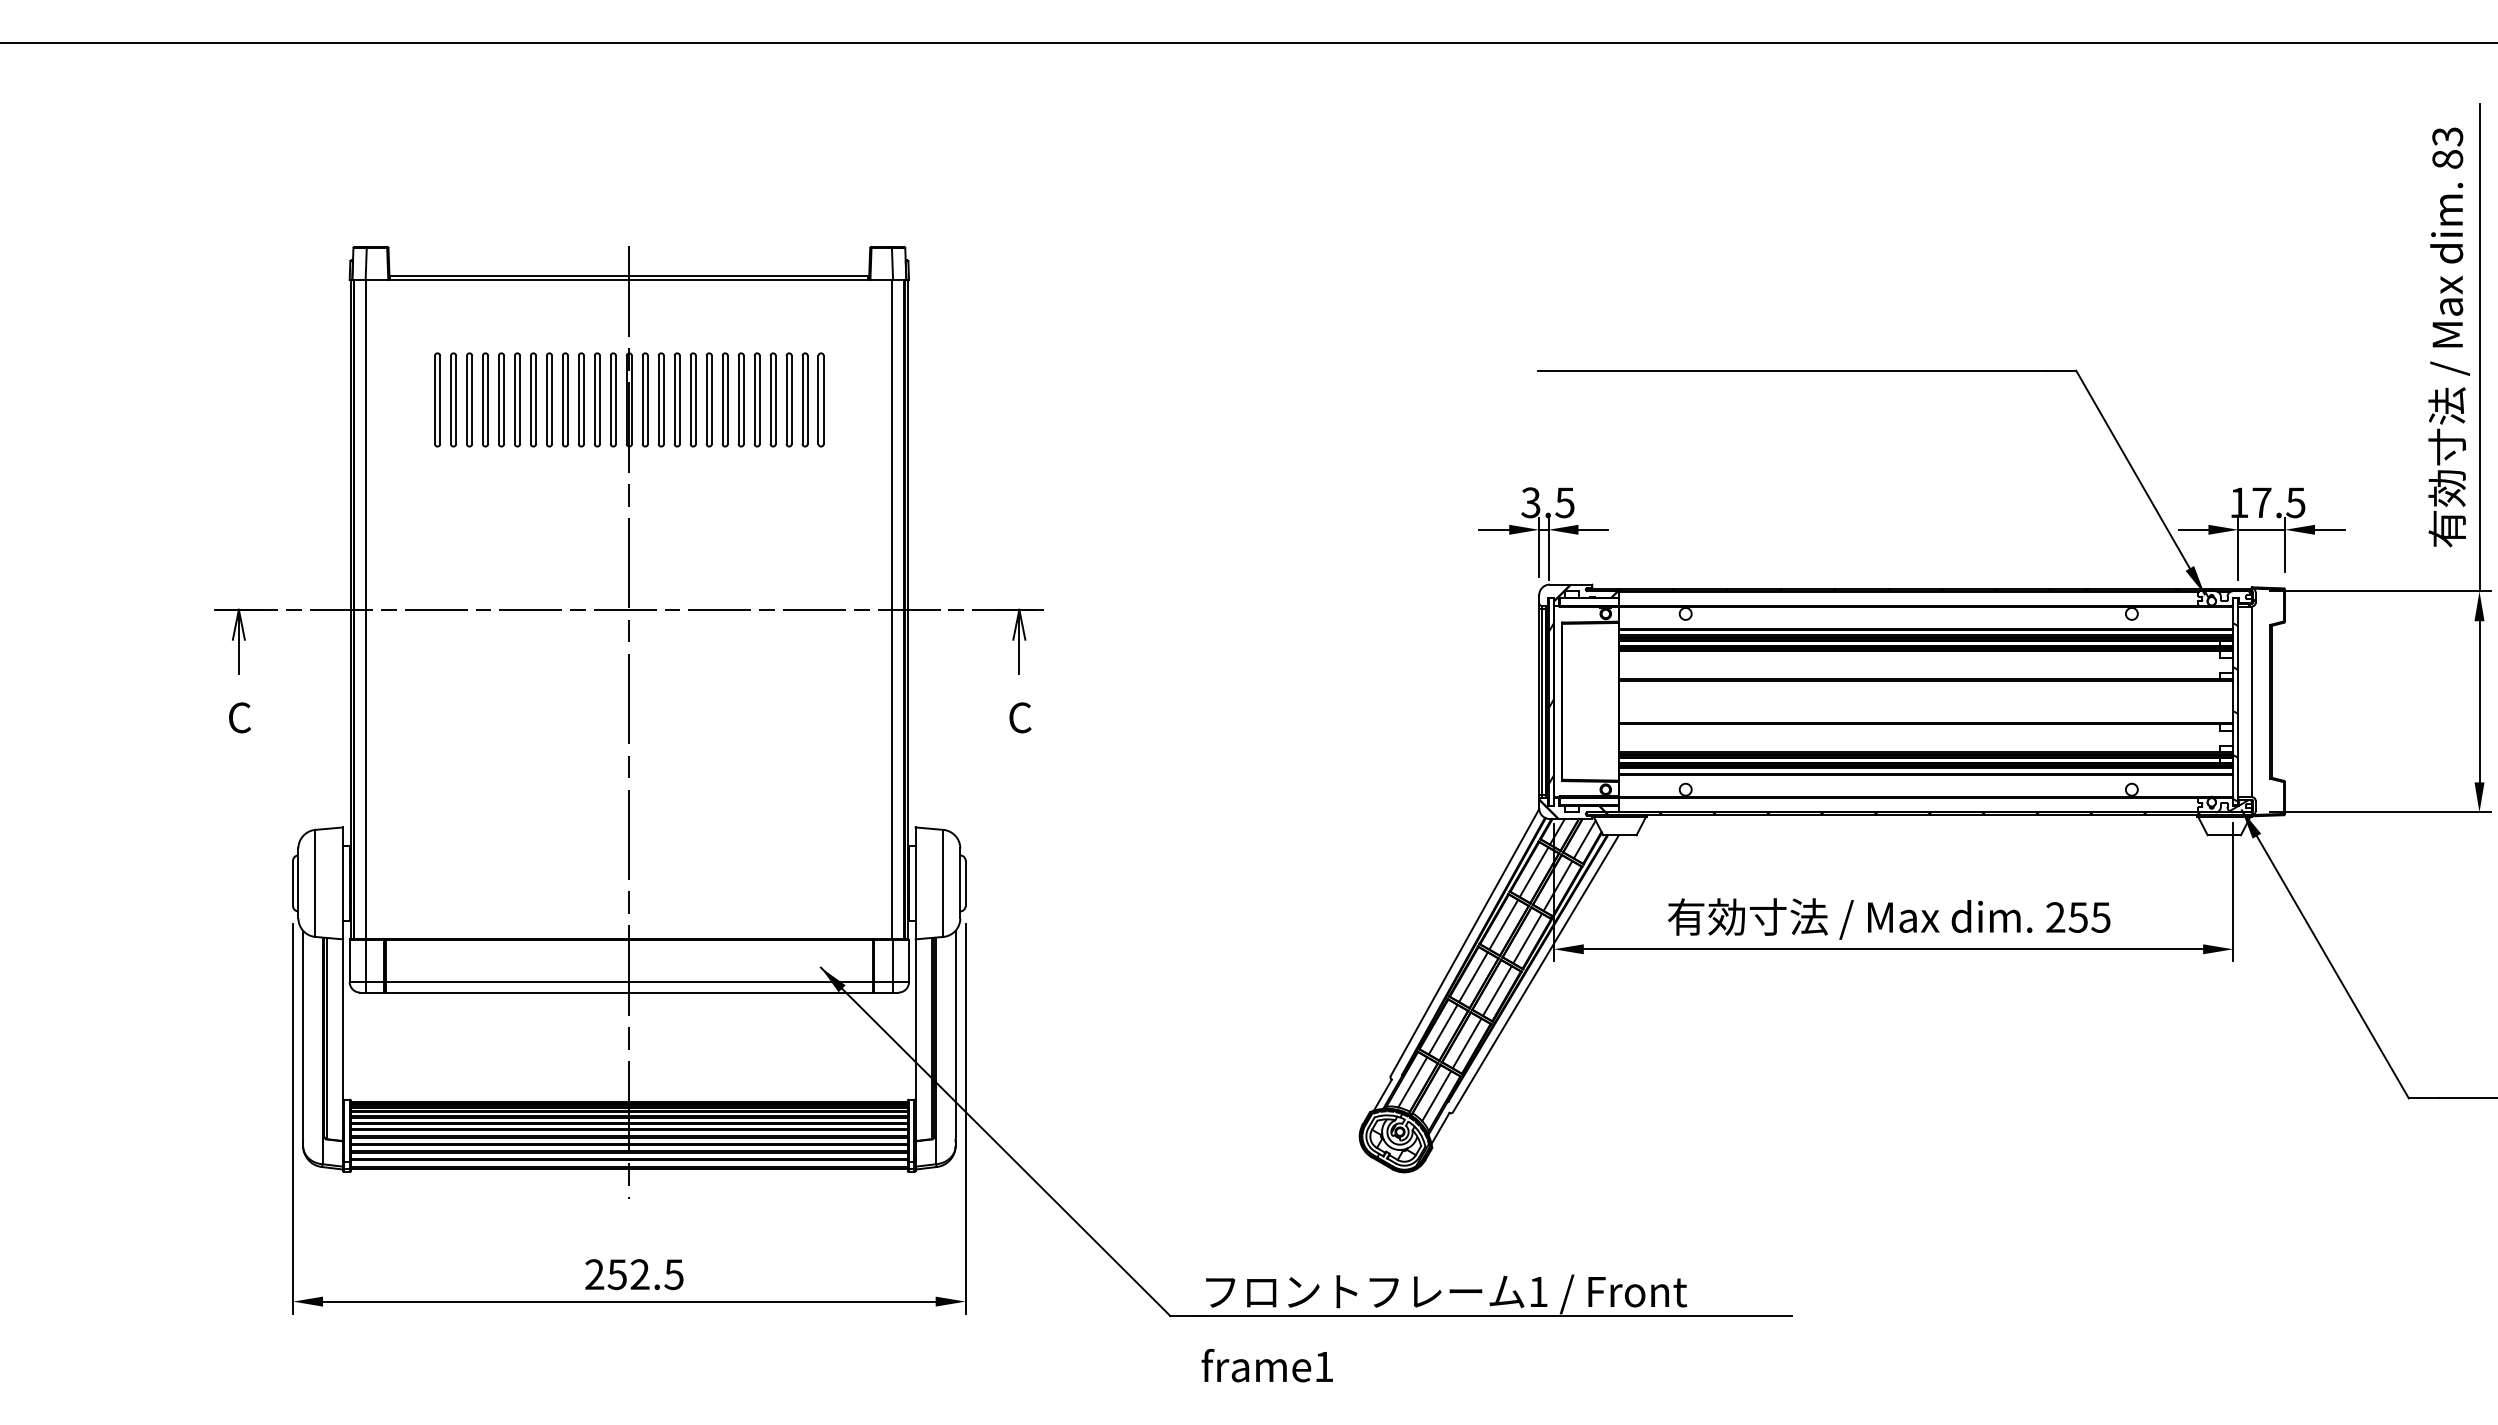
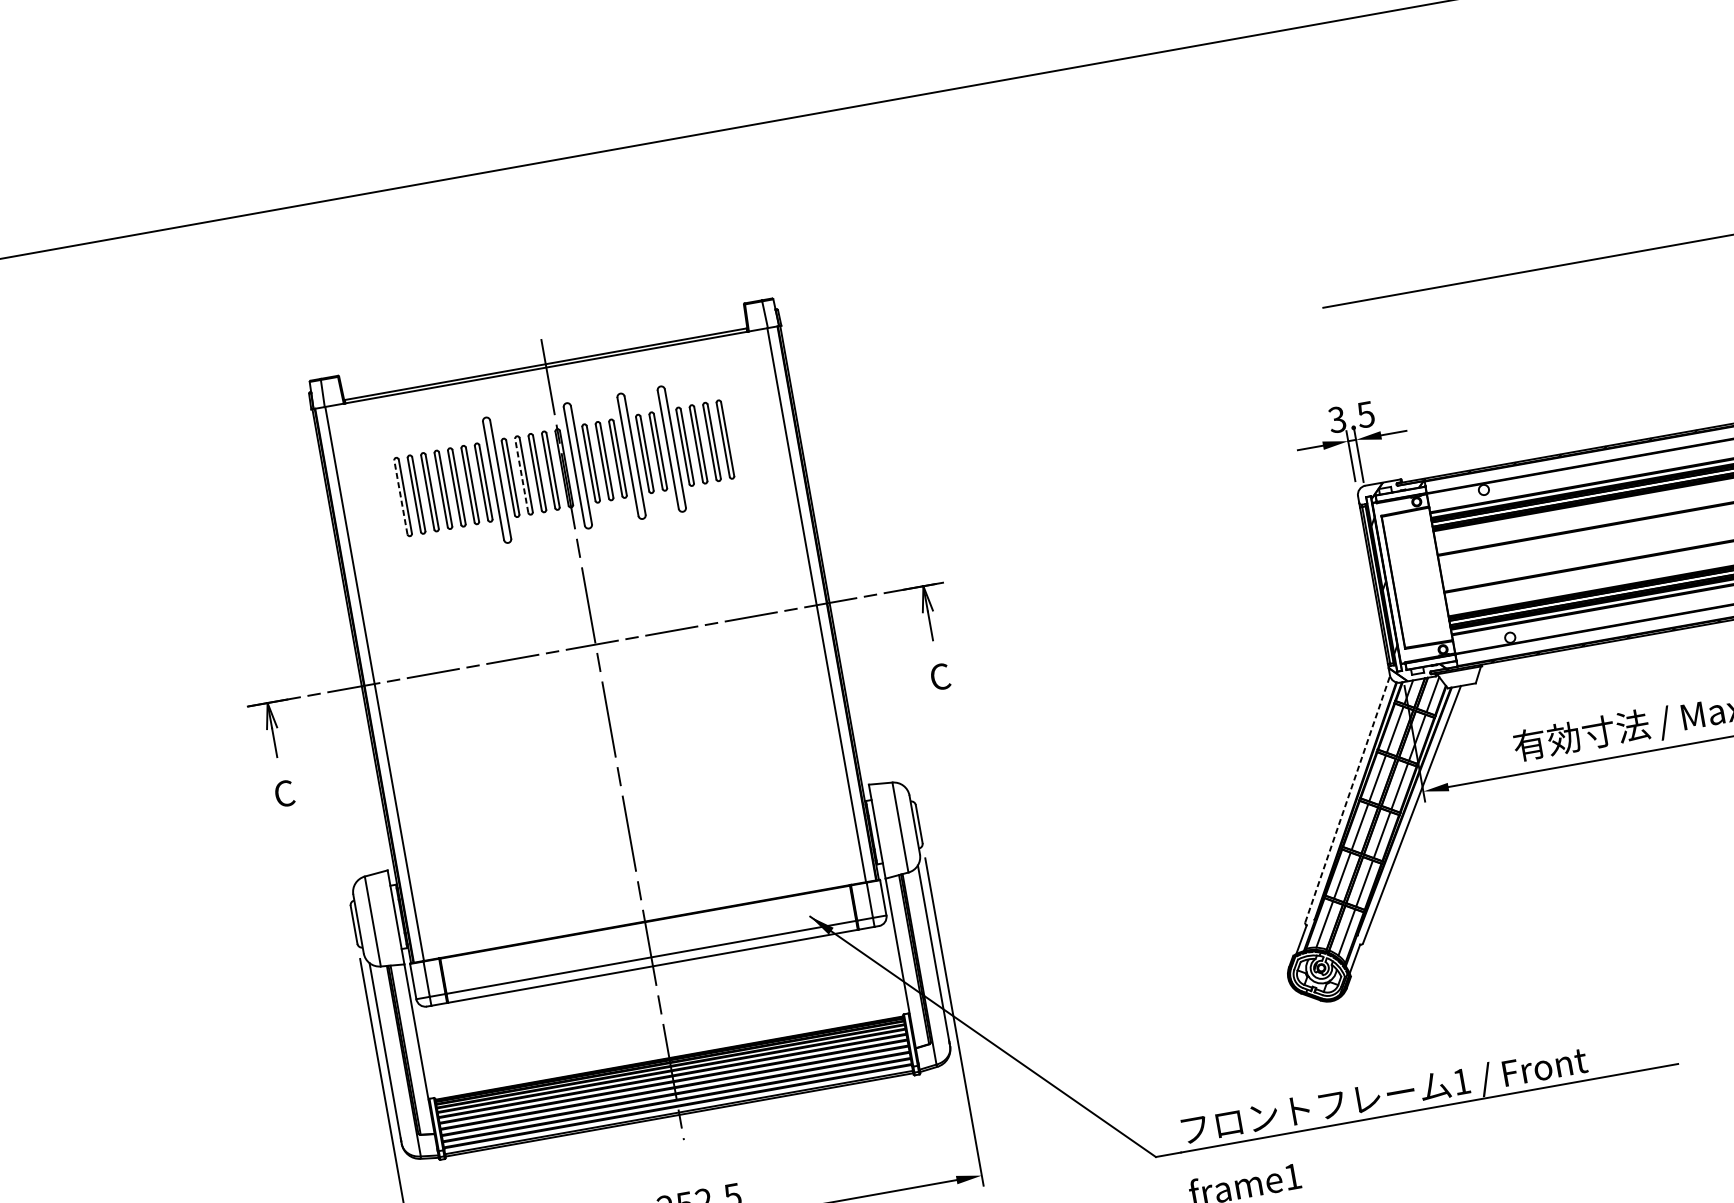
line: (434, 399) -> (400, 497), solid -> dashed
part: (549, 399) -> (497, 479), size x1.6
line: (578, 399) -> (521, 475), solid -> dashed
part: (644, 399) -> (576, 465), size x1.6
part: (708, 399) -> (630, 456), size x1.6
part: (756, 399) -> (671, 448), size x1.6
line: (1465, 942) -> (1348, 799), solid -> dashed

